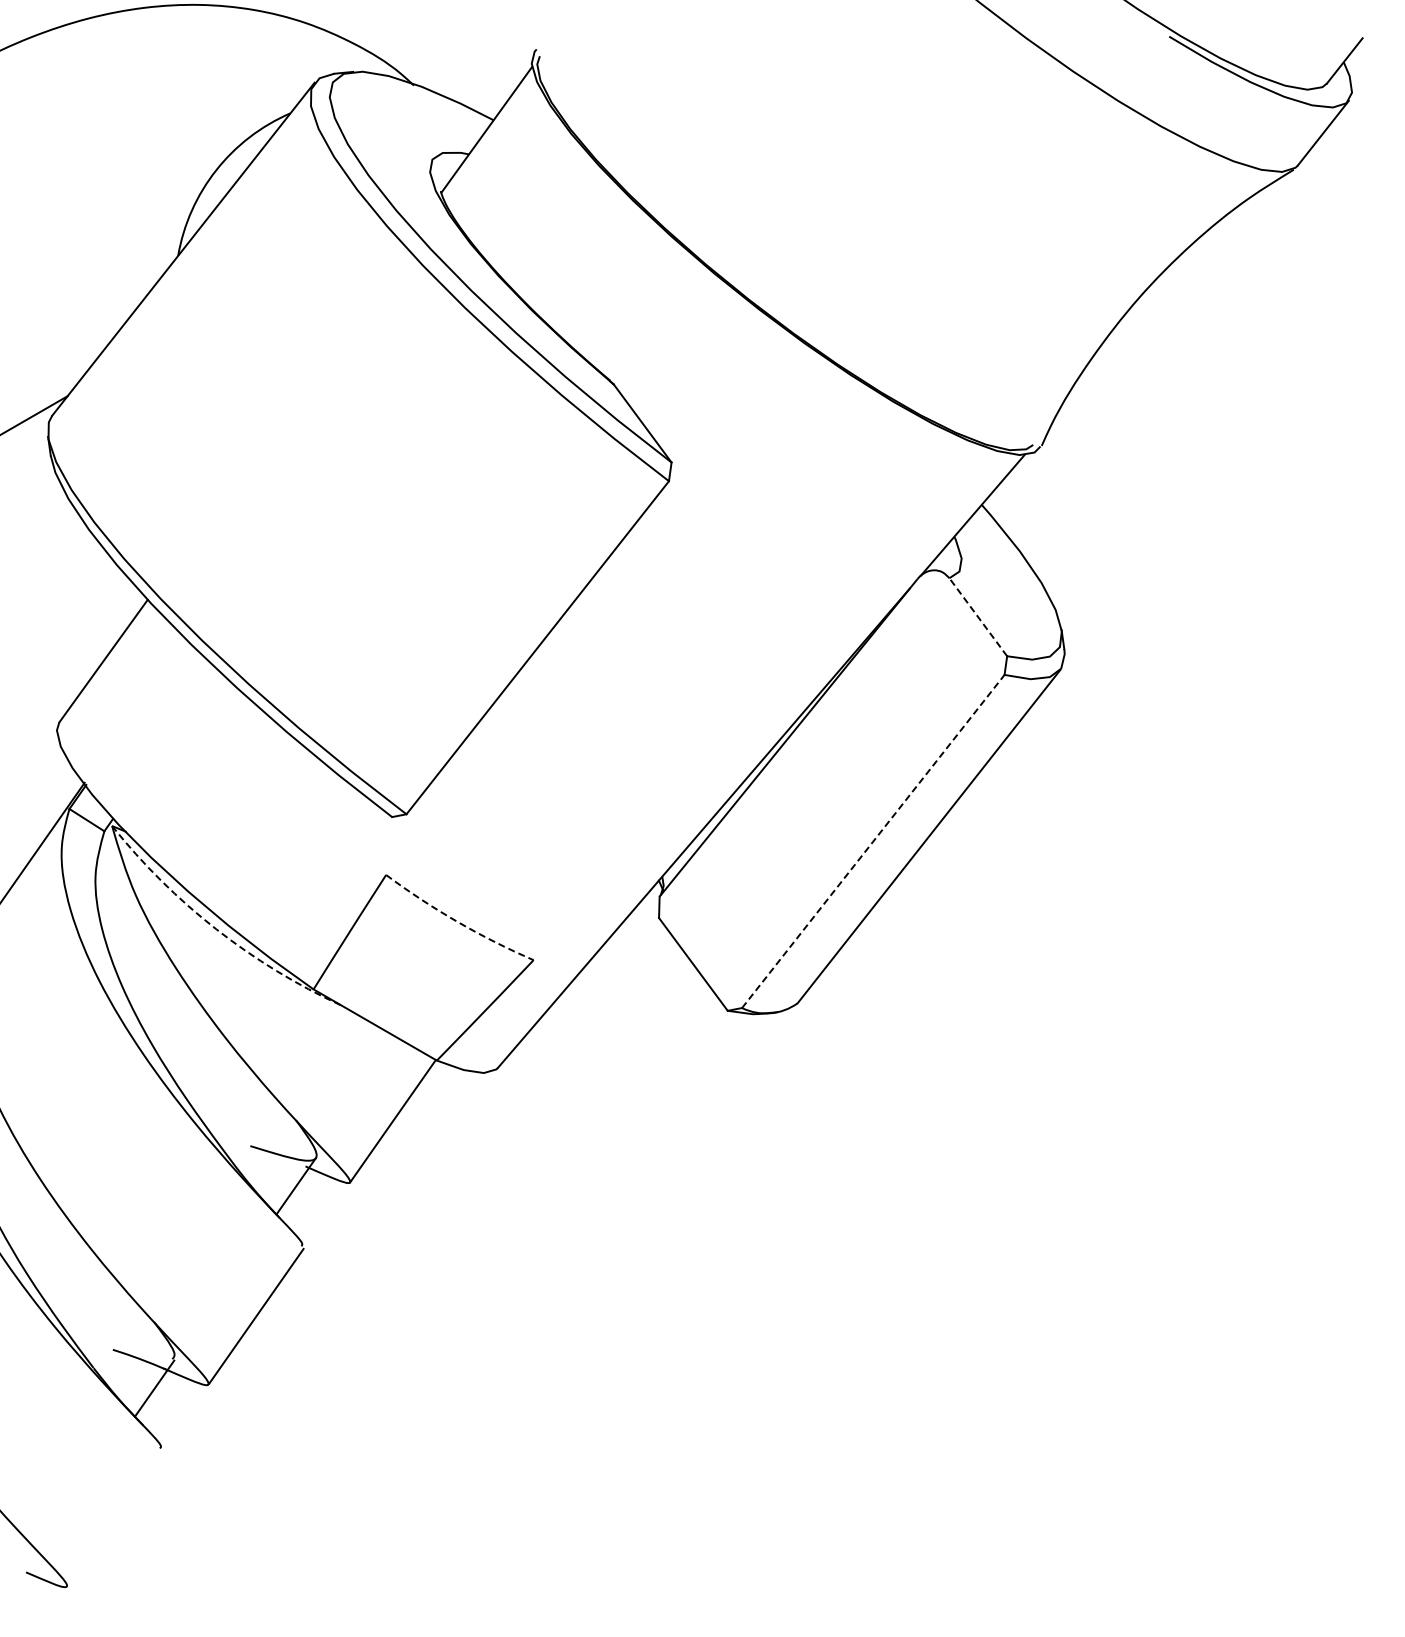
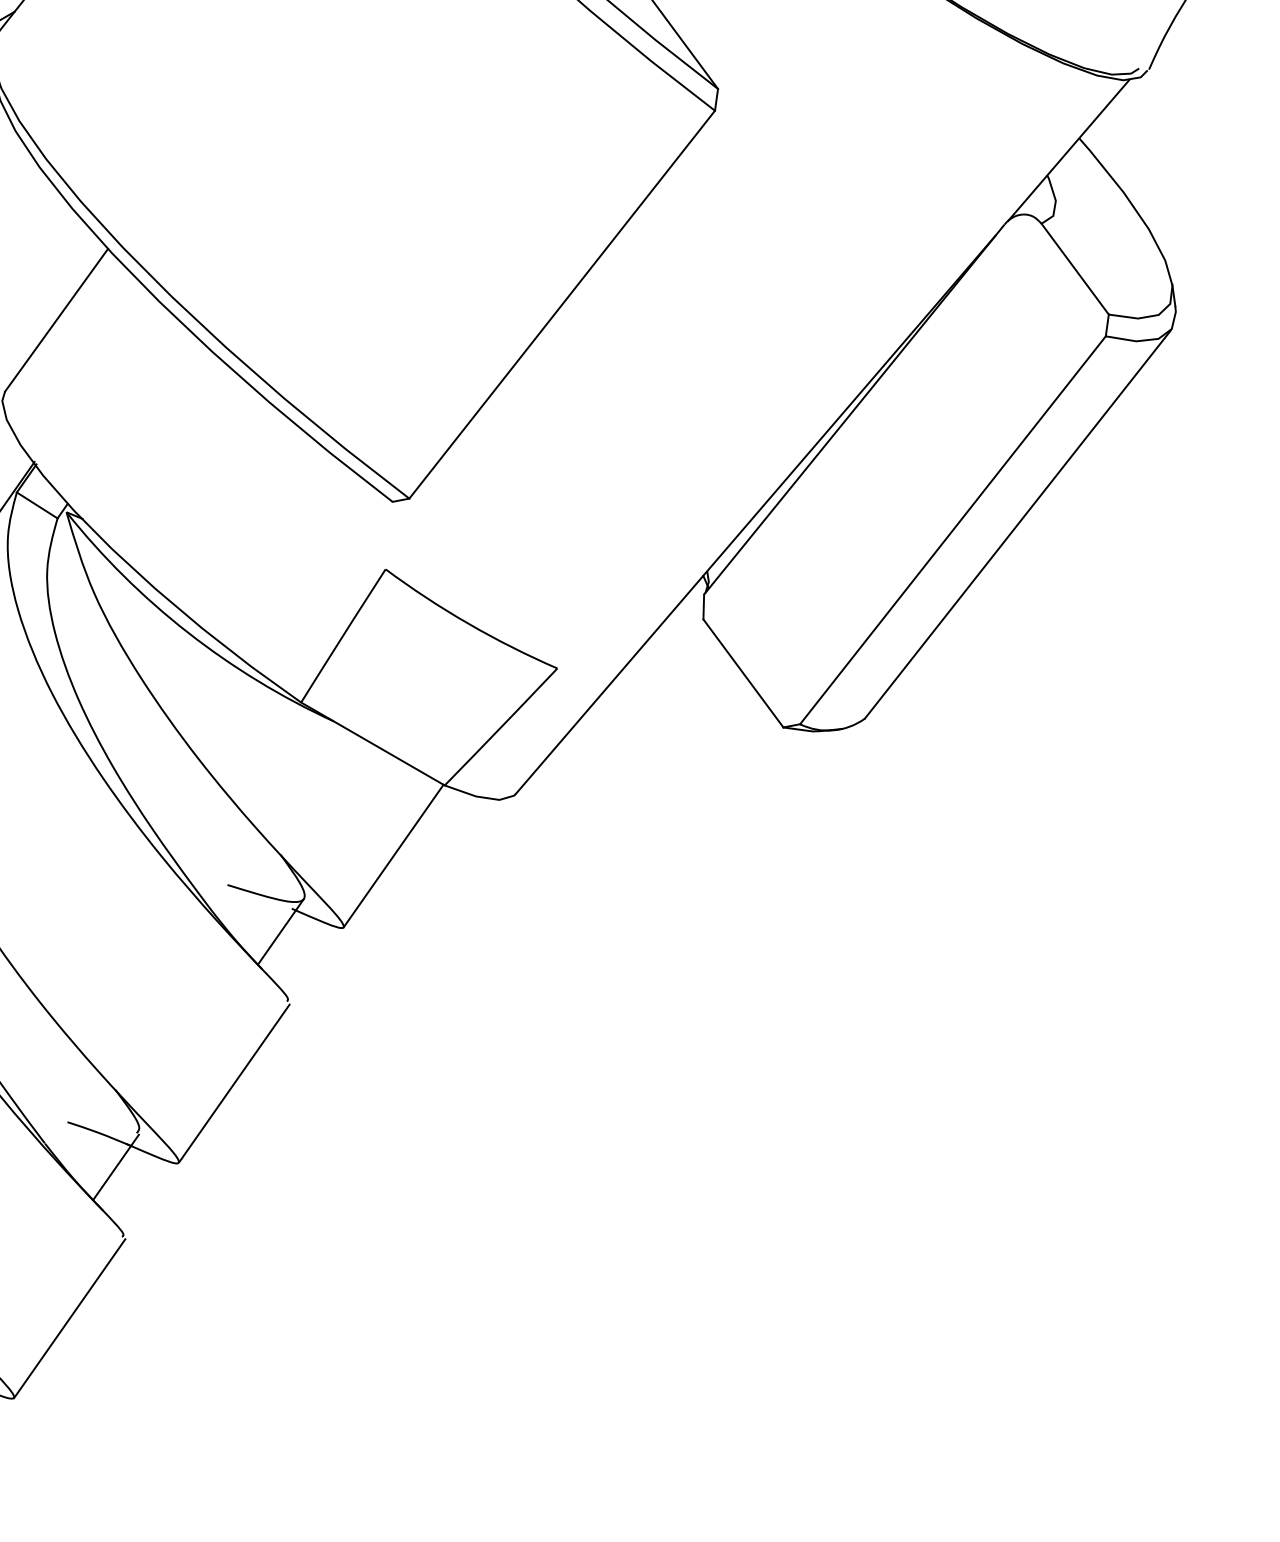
line: (978, 617) -> (1075, 269), dashed -> solid
line: (873, 841) -> (953, 530), dashed -> solid
arc: (457, 921) -> (468, 623), dashed -> solid
arc: (216, 929) -> (188, 632), dashed -> solid
line: (114, 1518) -> (69, 1318), added

